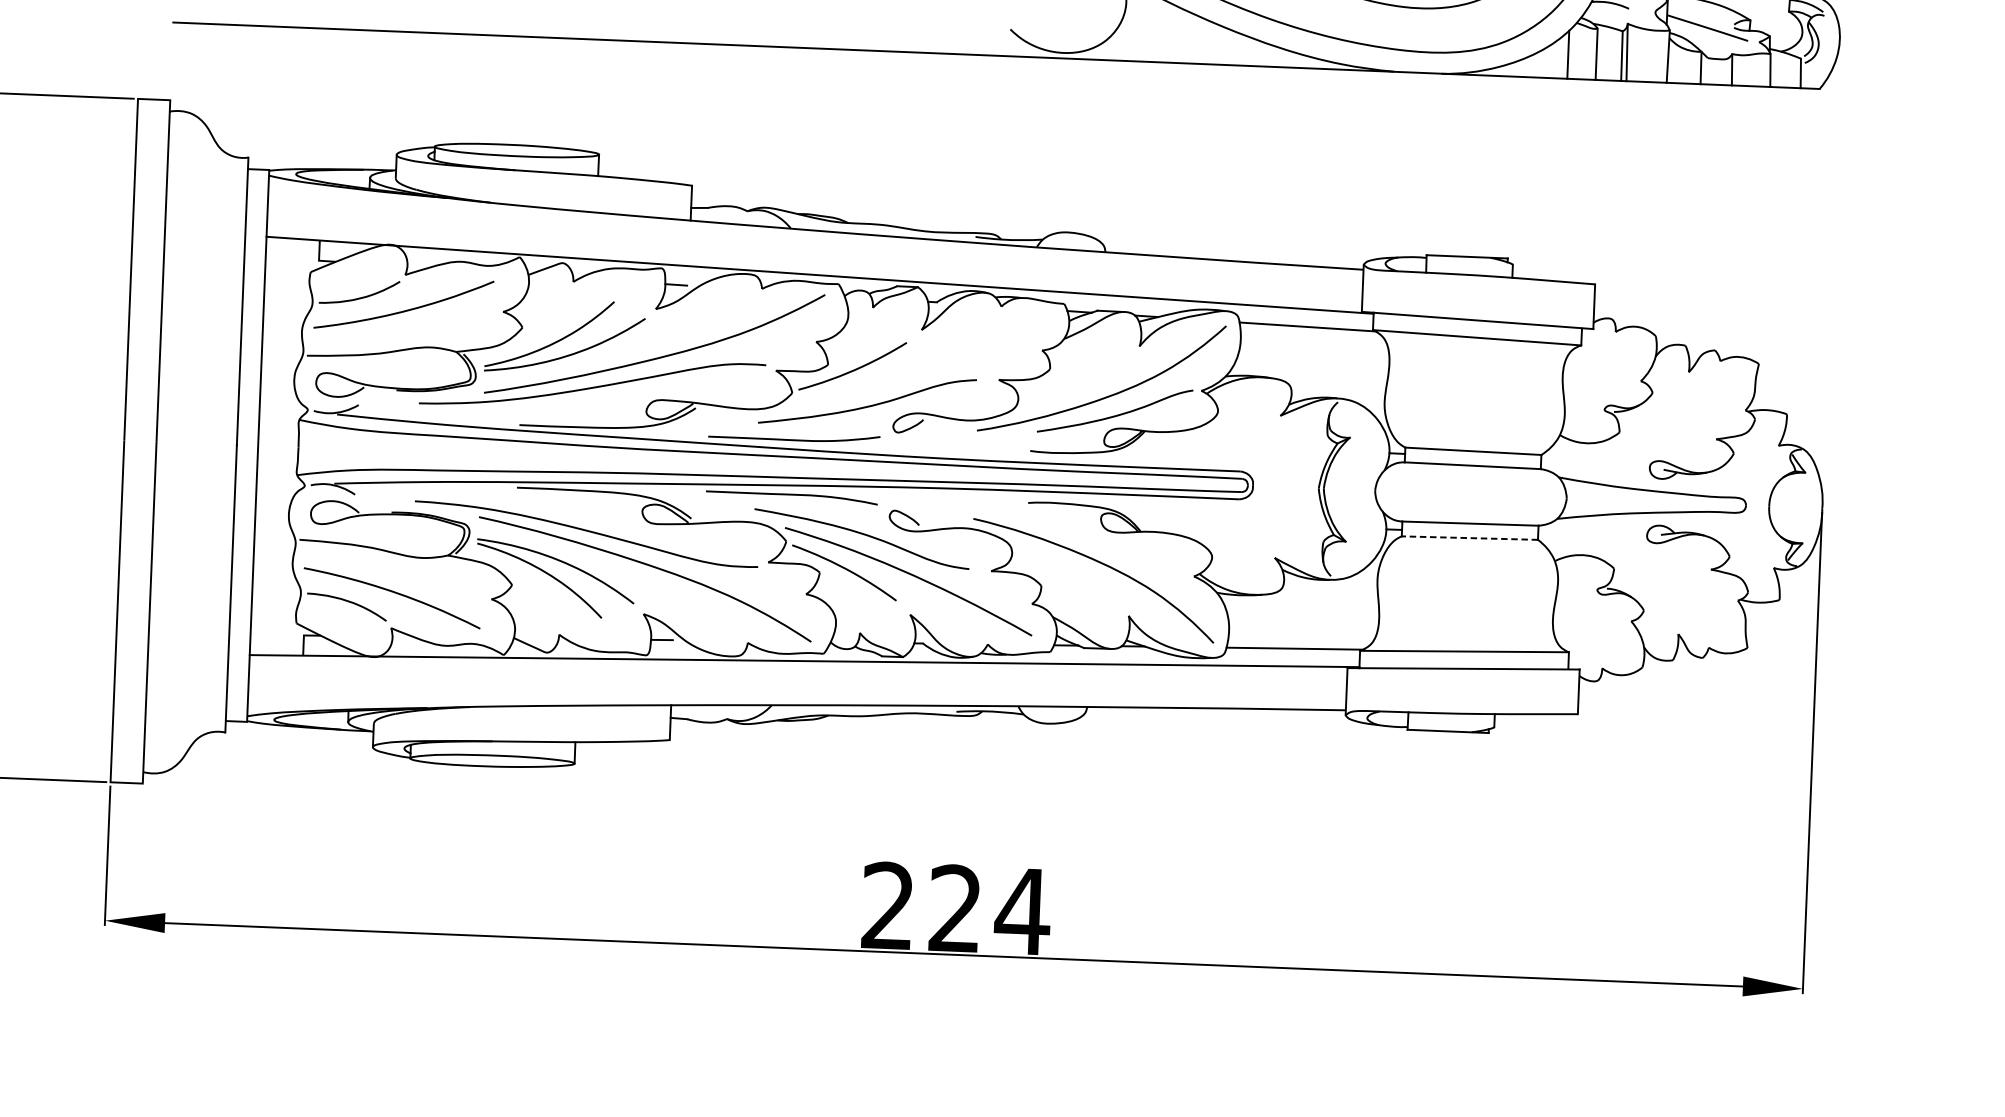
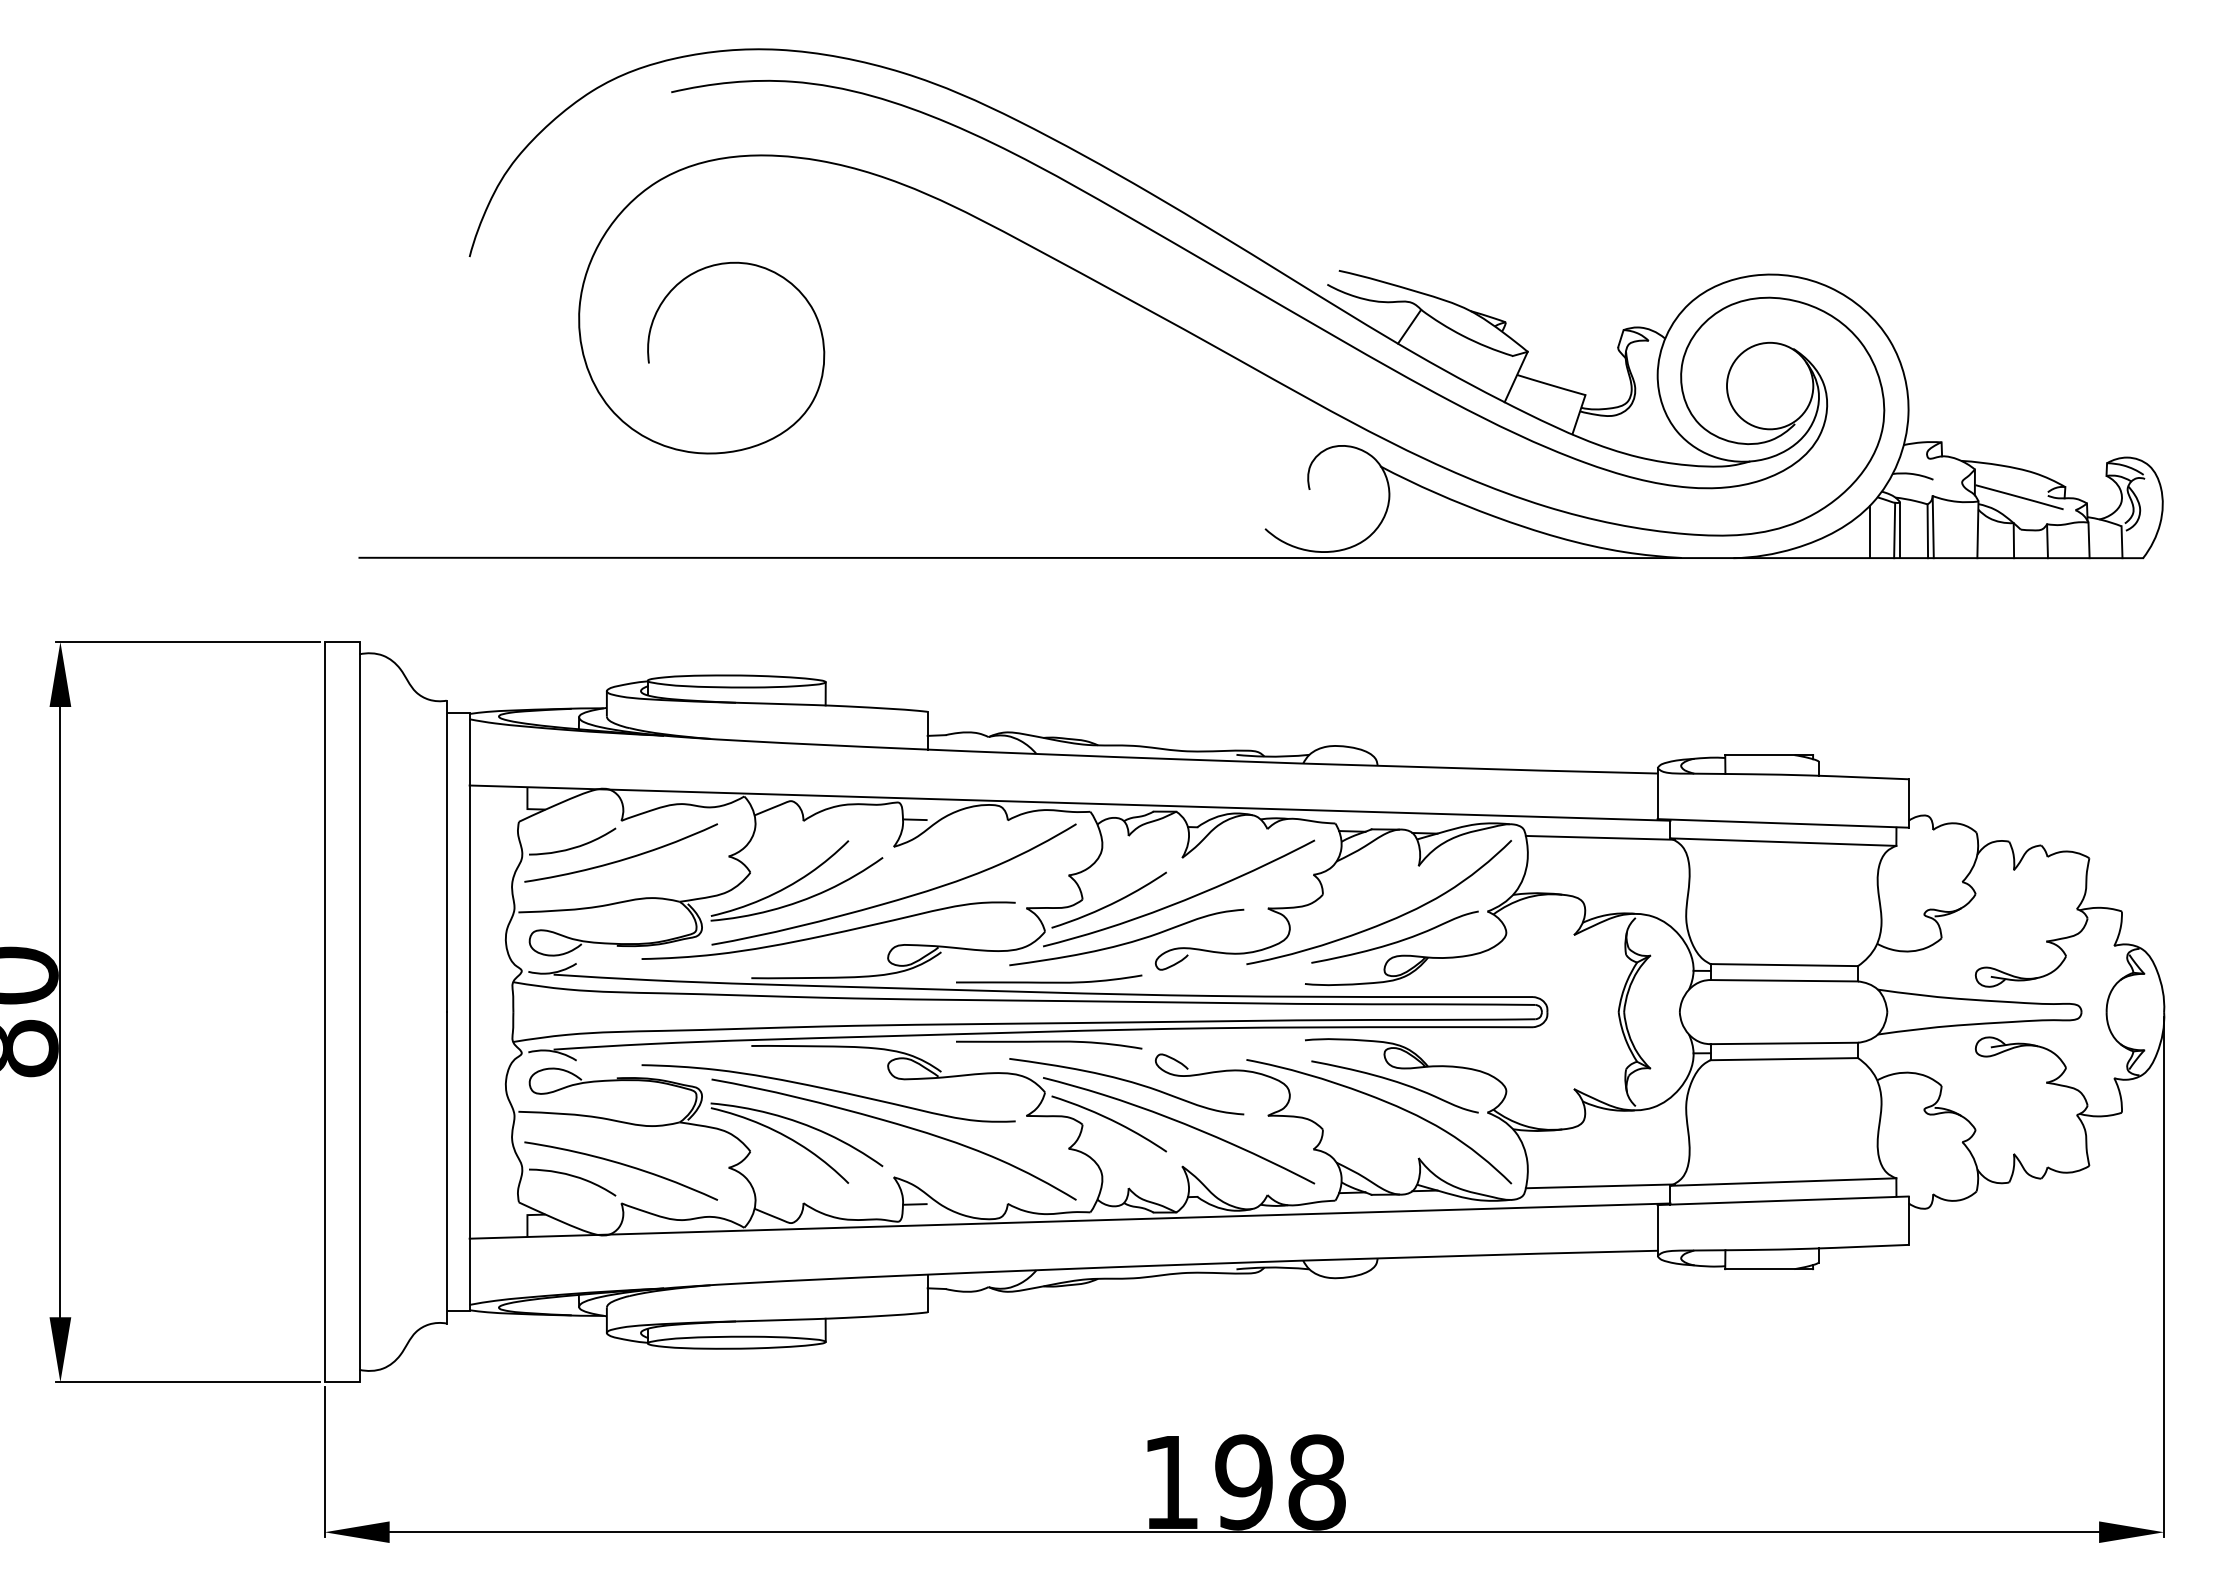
line: (1591, 54) -> (1894, 530), added
curve: (918, 369) -> (1180, 900), added
line: (1470, 538) -> (1784, 1059), dashed -> solid
curve: (1109, 545) -> (1394, 1082), added
text: (956, 908) -> (1245, 1482), 224 -> 198

